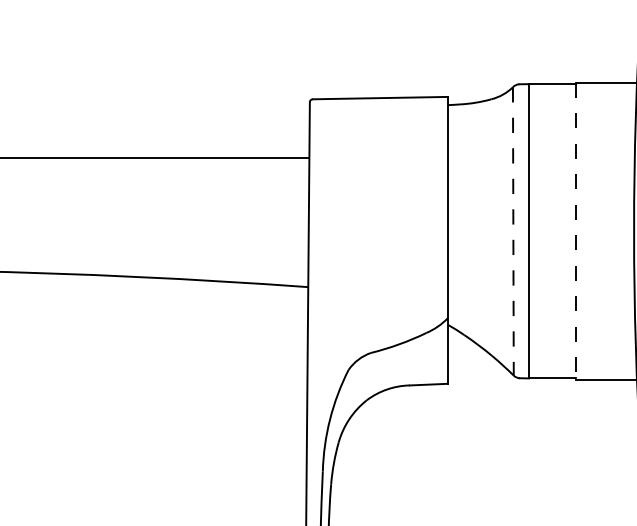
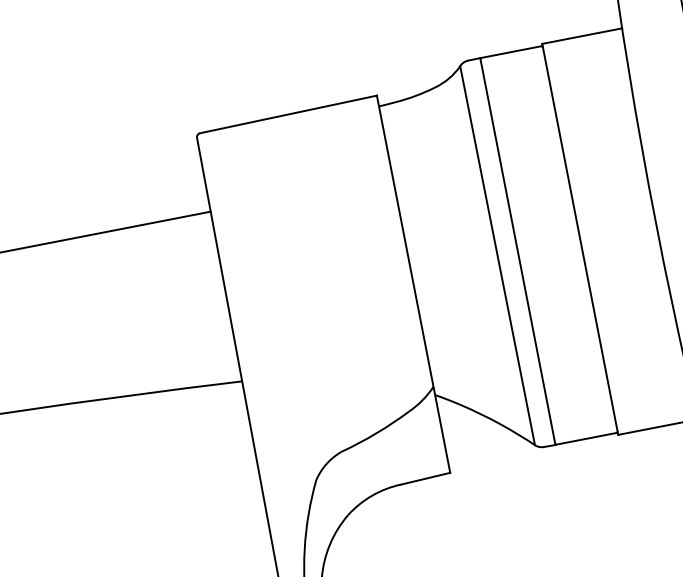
line: (513, 231) -> (497, 255), dashed -> solid
line: (576, 231) -> (580, 239), dashed -> solid

